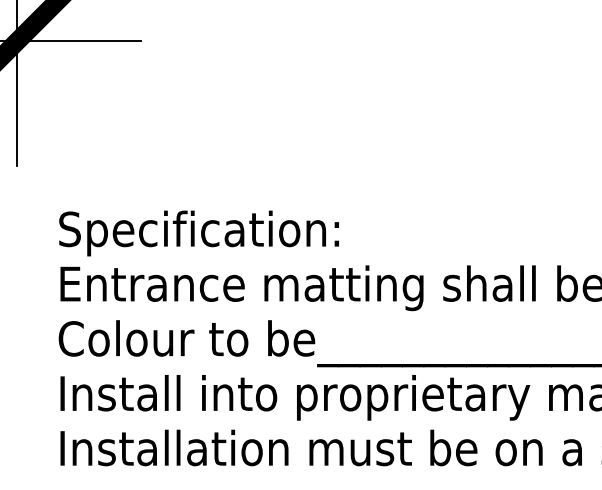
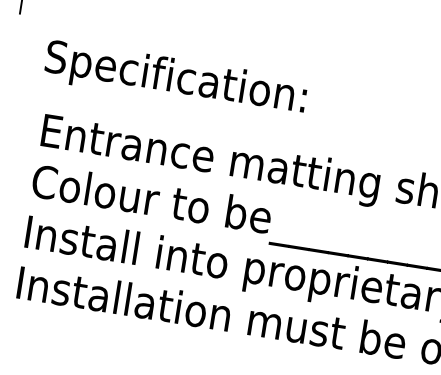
text: (198, 233) -> (175, 79), moved

